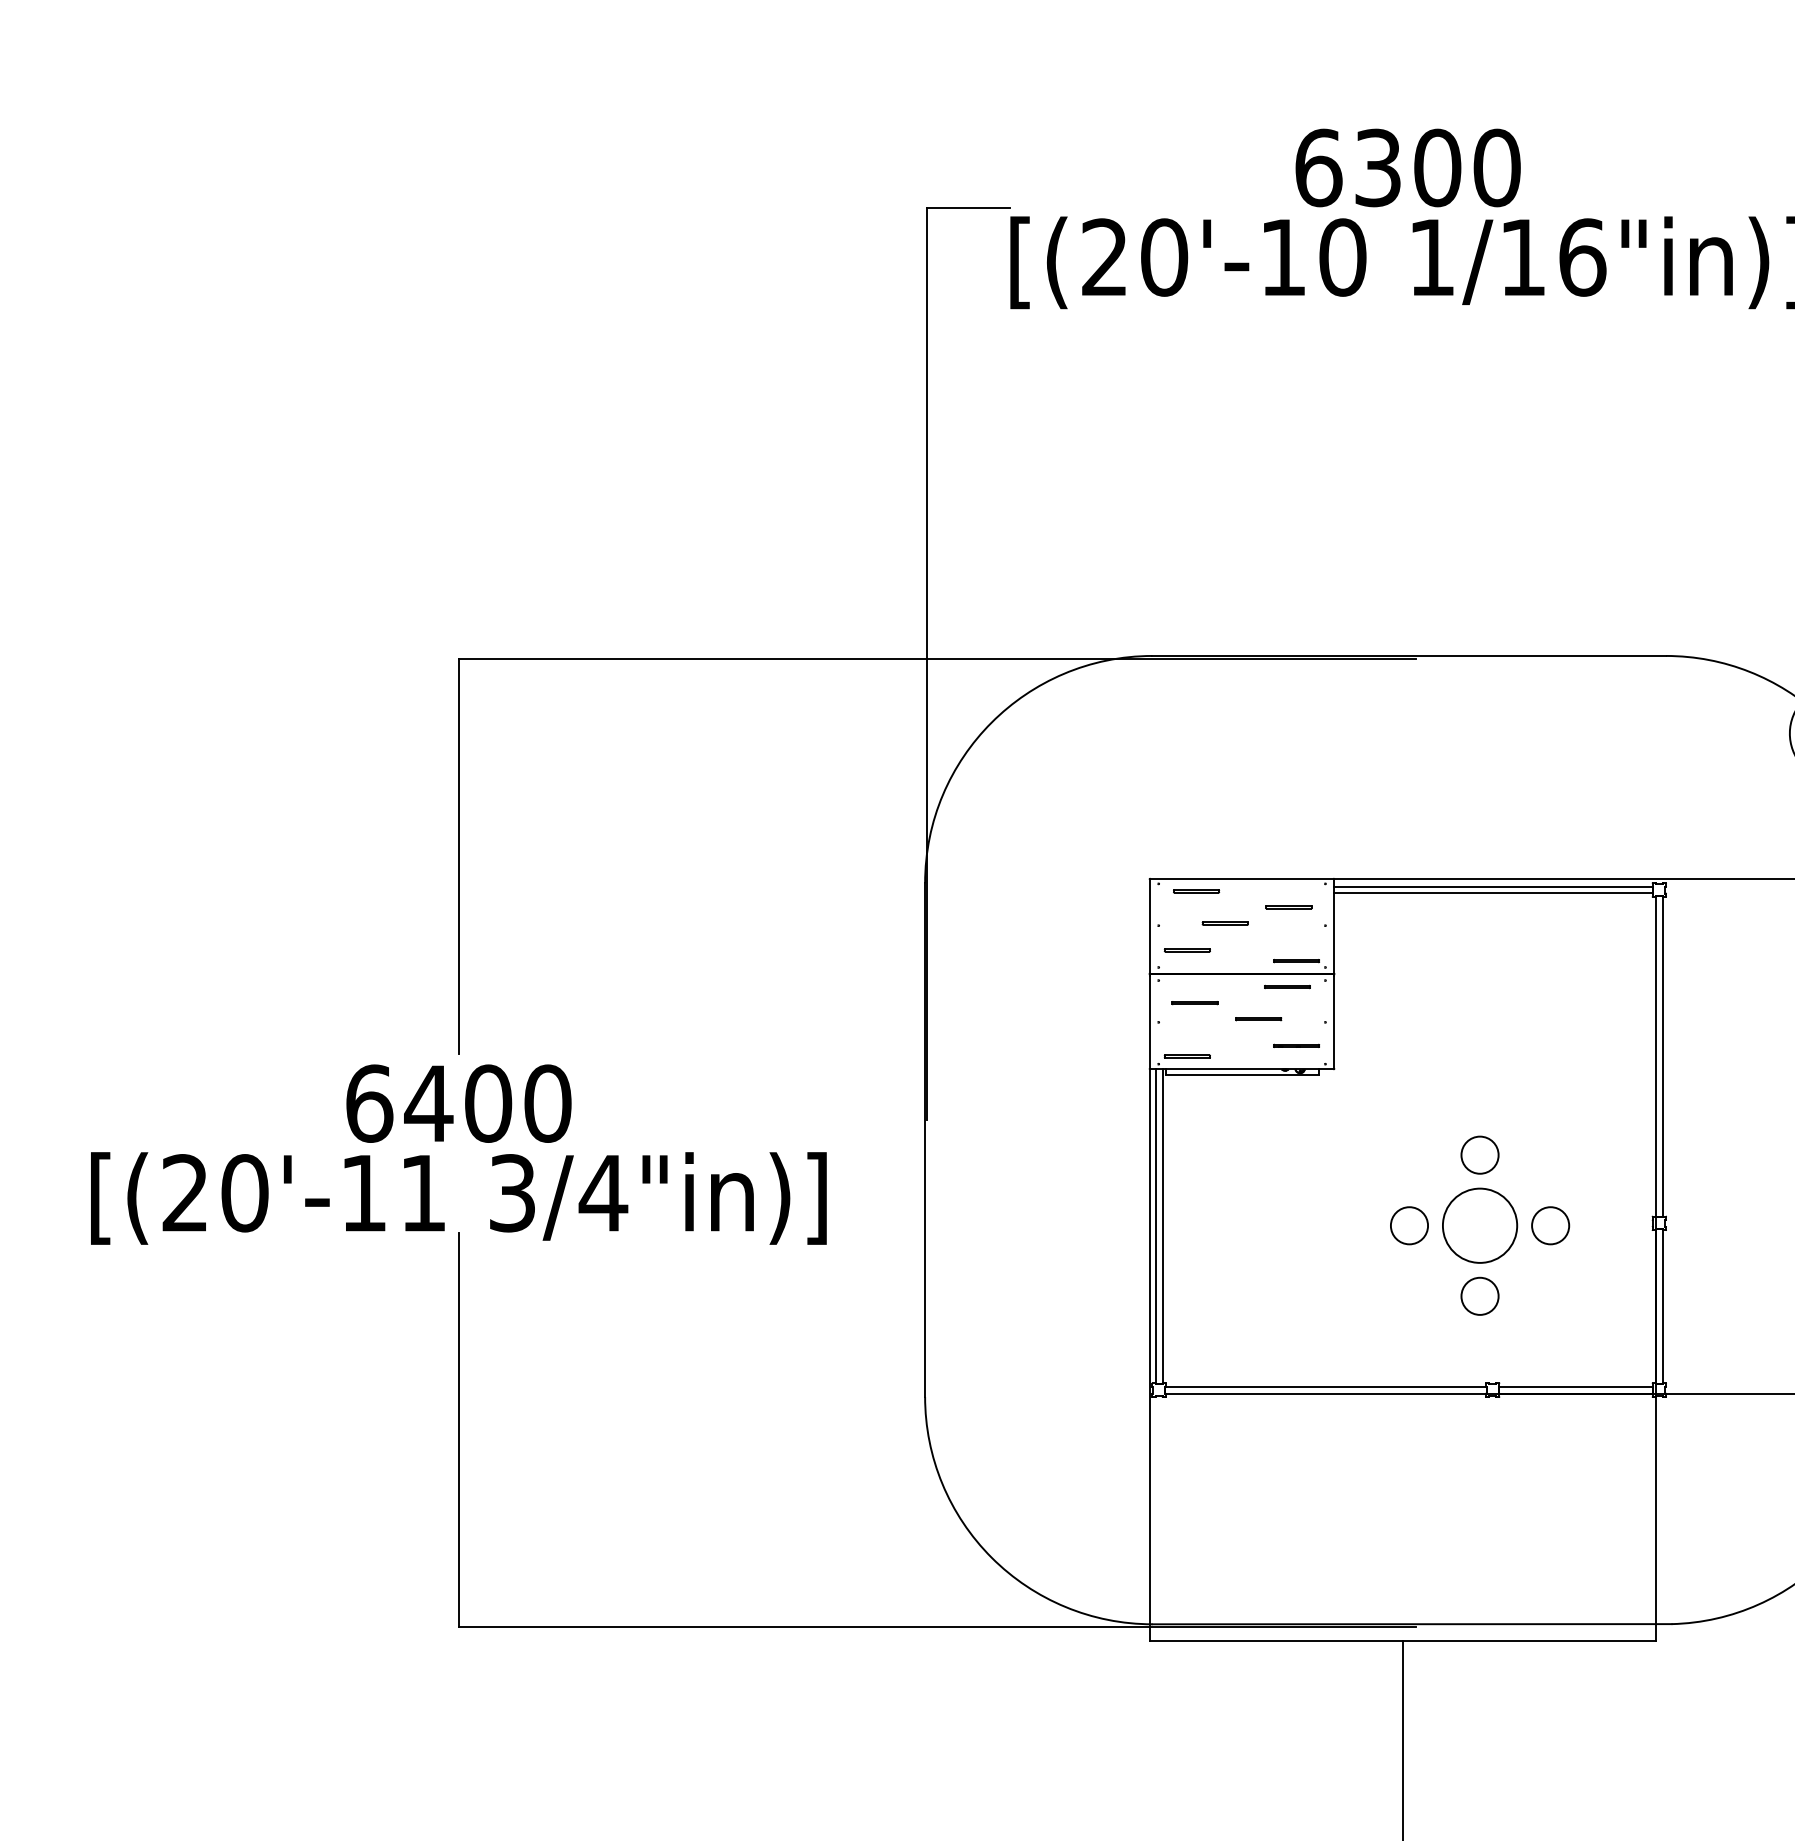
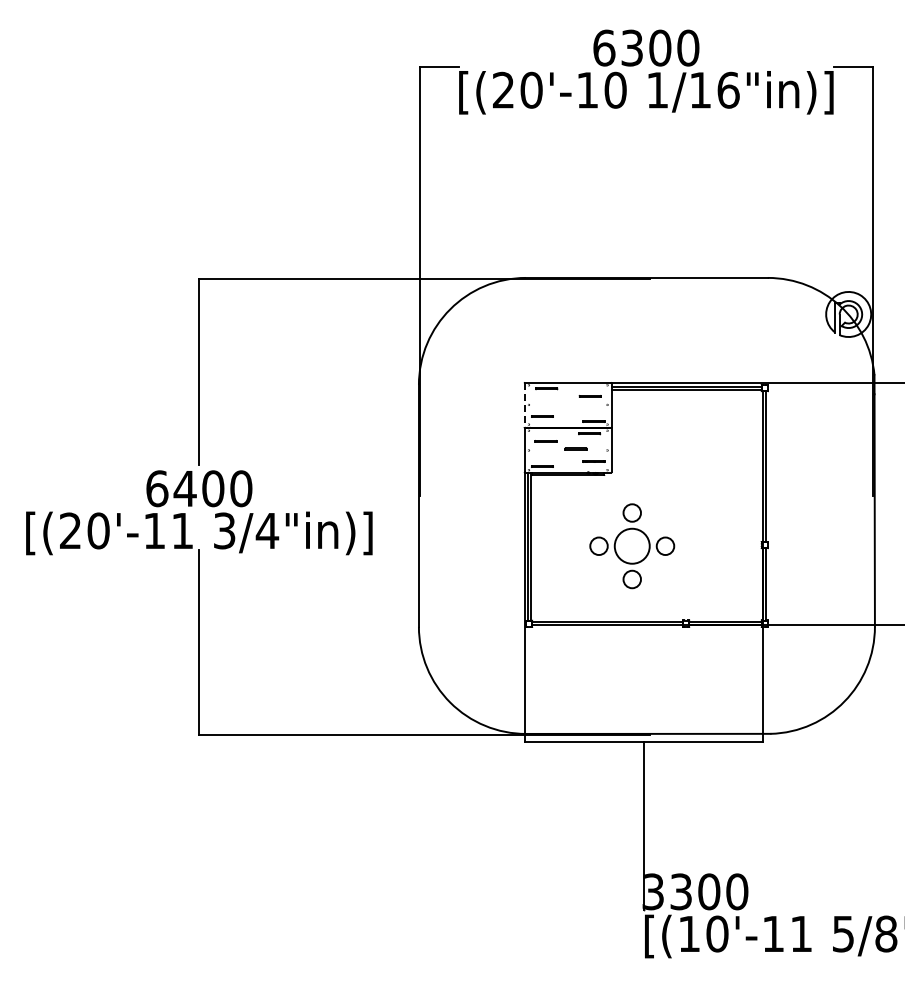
line: (1223, 922) -> (559, 403), removed
line: (1149, 926) -> (524, 405), solid -> dashed
part: (1480, 1226) -> (632, 546), moved

